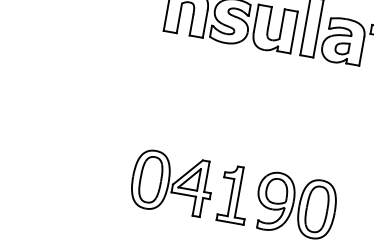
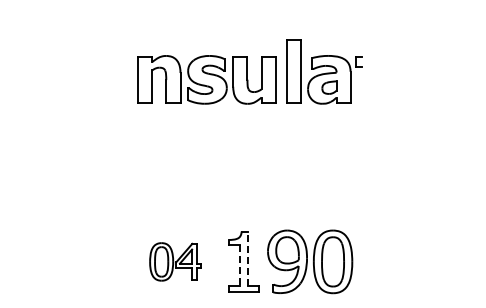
part: (172, 183) -> (175, 261), size x0.6
line: (238, 192) -> (247, 258), solid -> dashed
line: (231, 198) -> (240, 266), solid -> dashed

